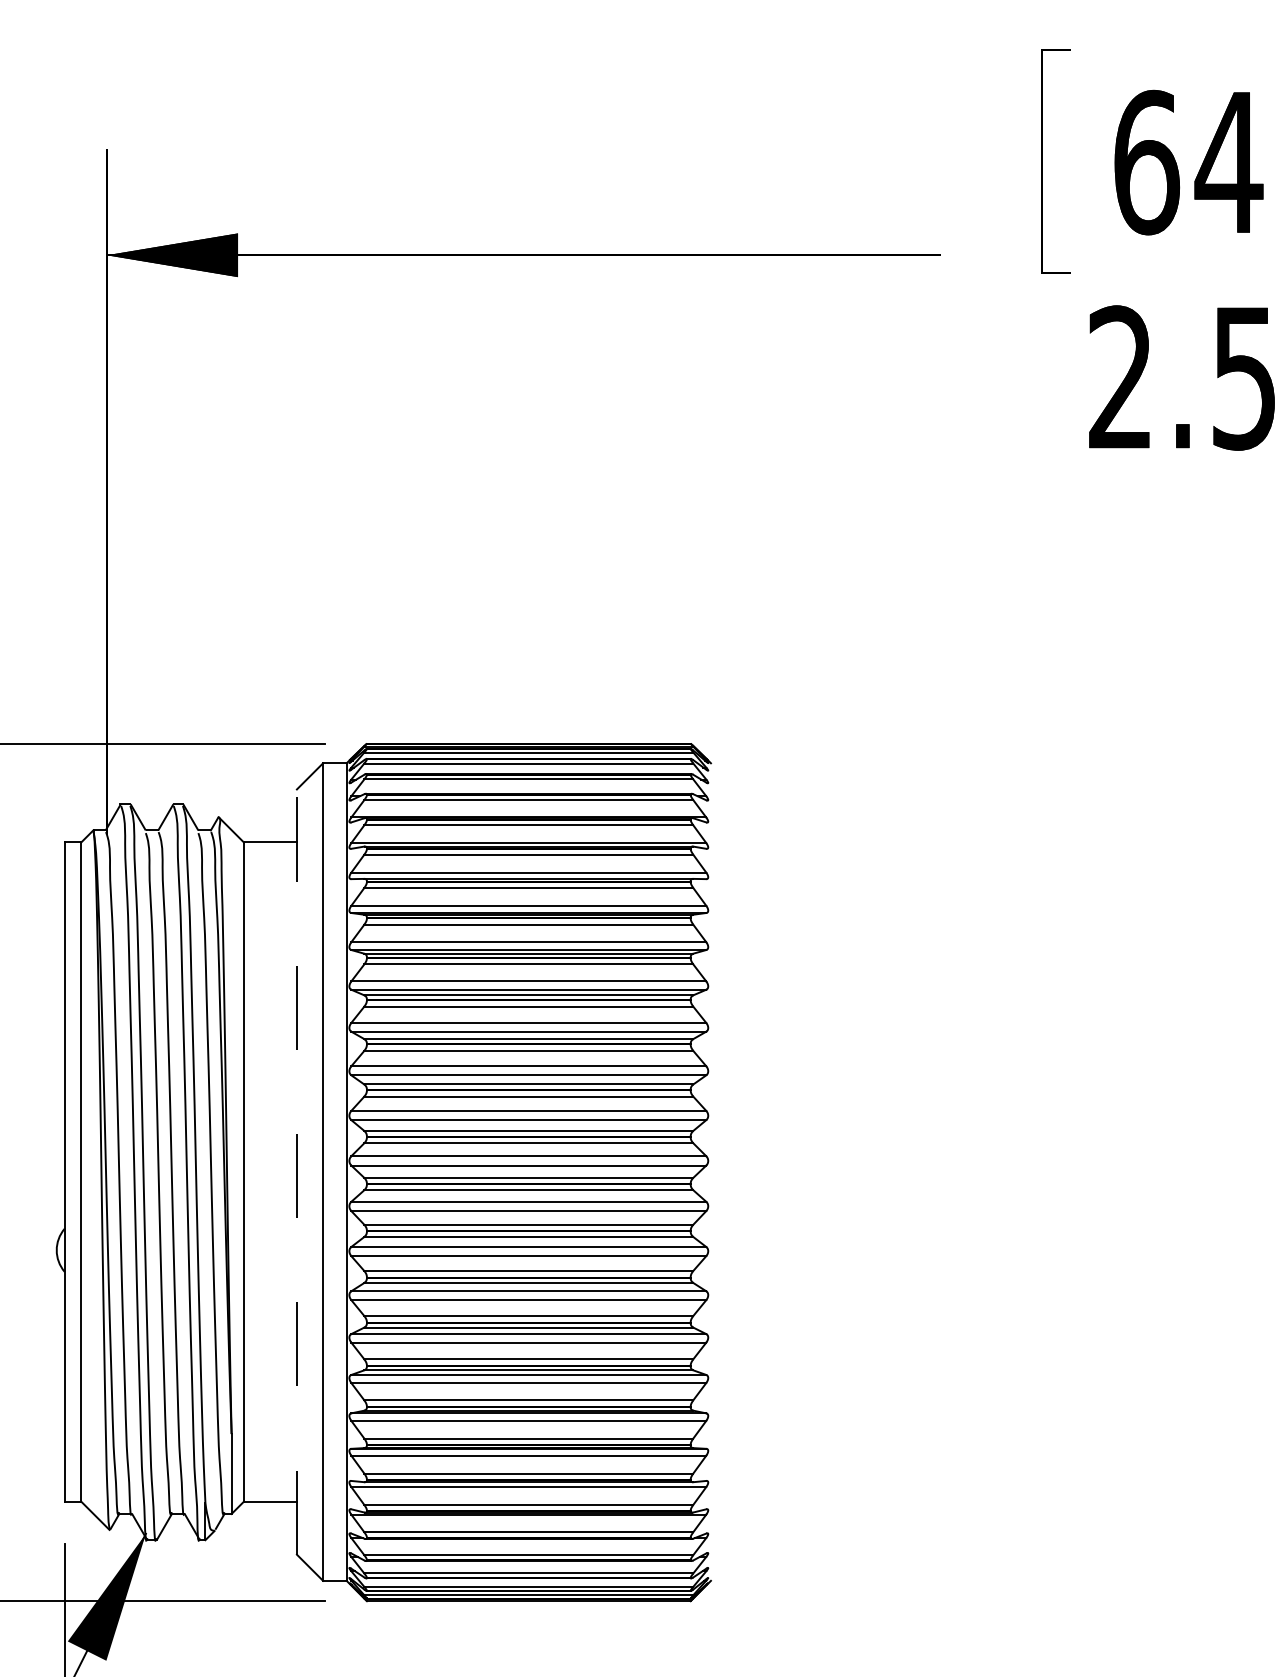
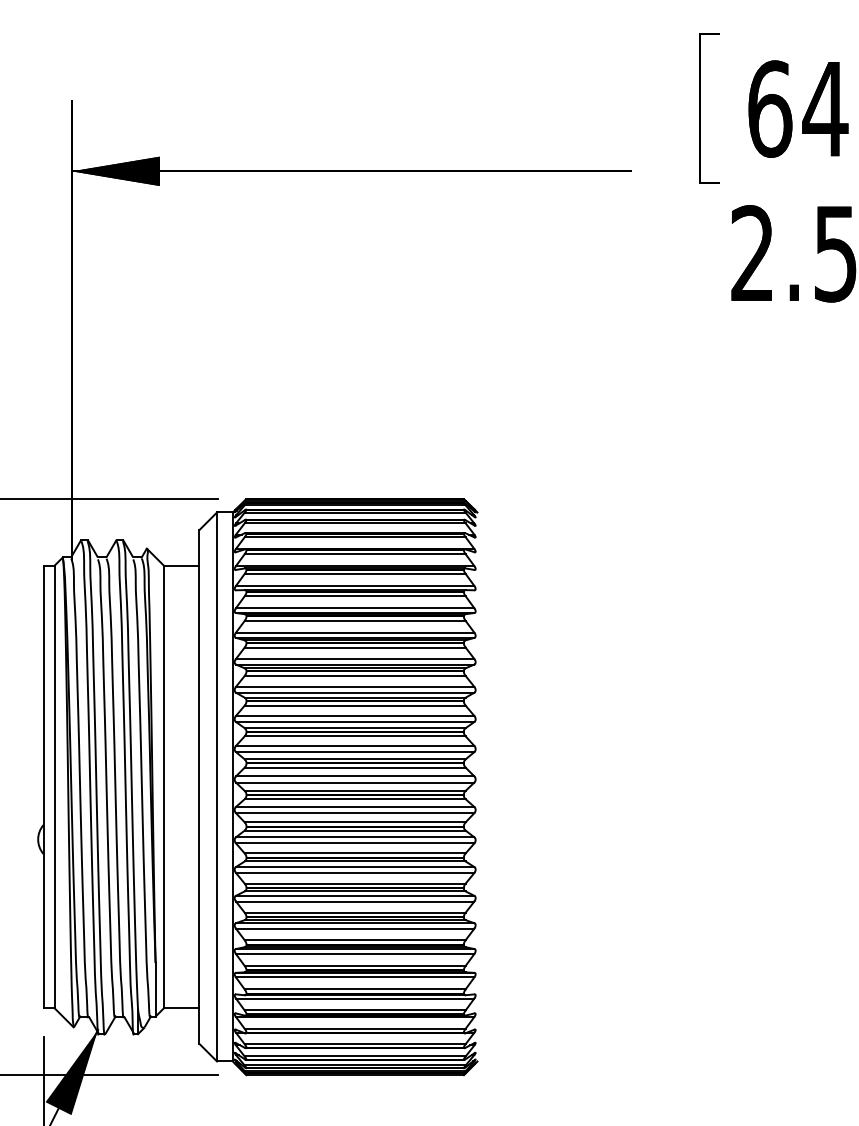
line: (296, 1171) -> (199, 786), dashed -> solid

